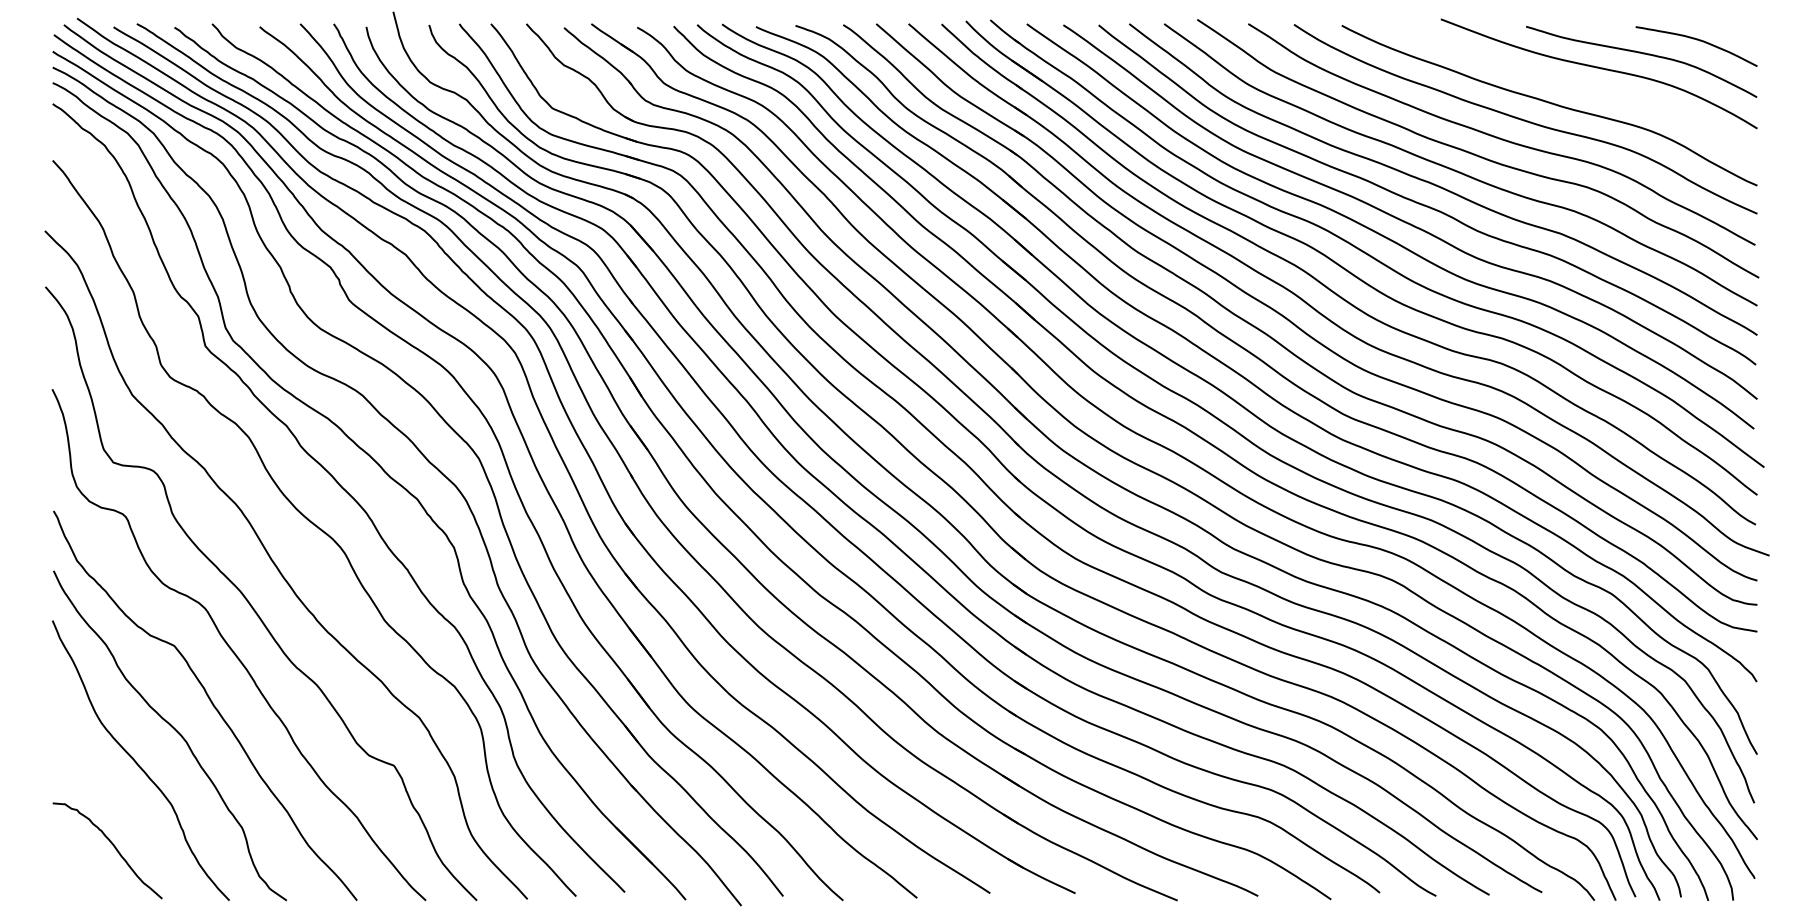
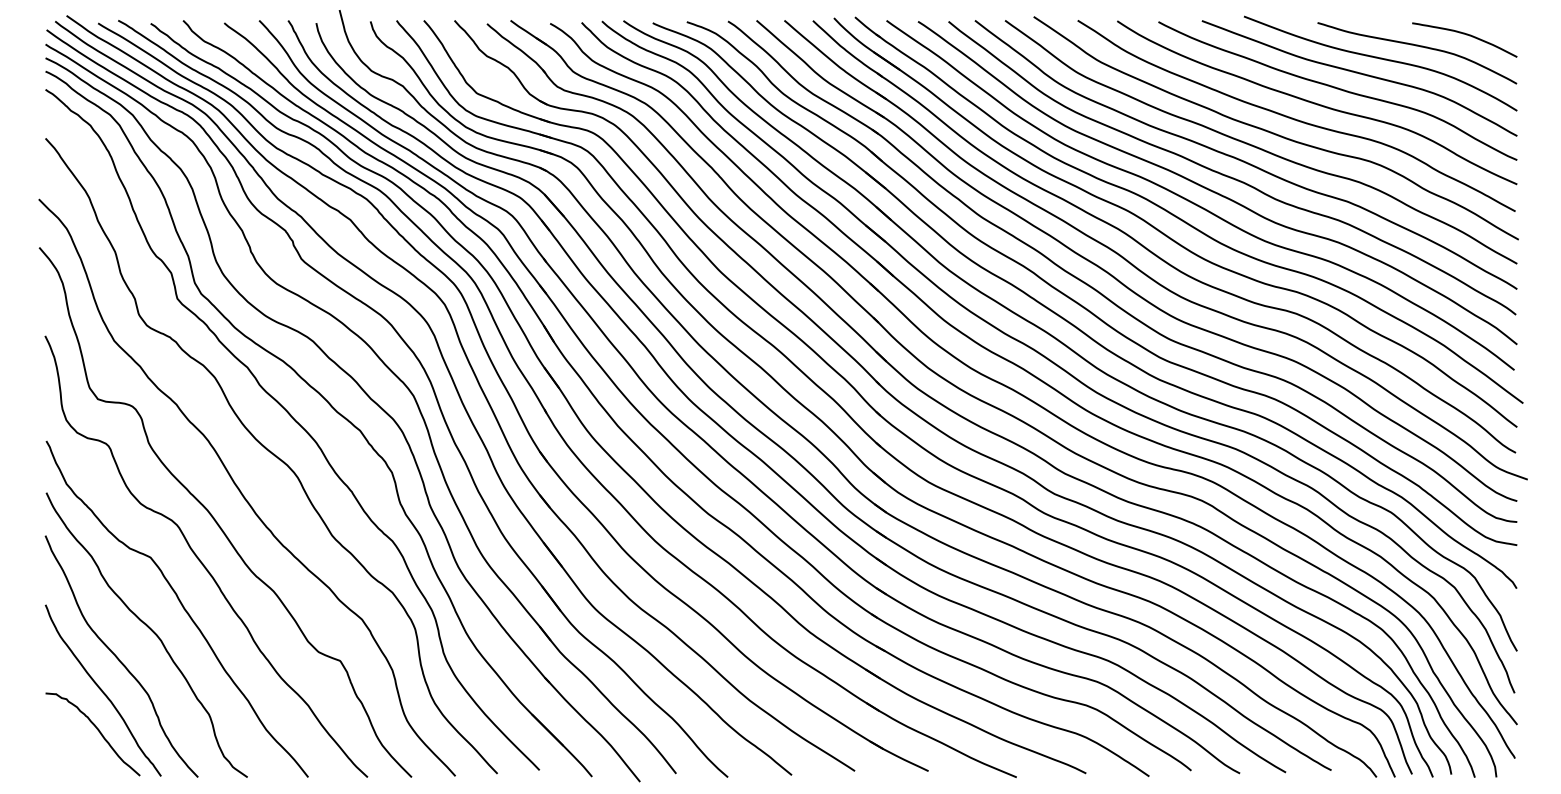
curve: (1574, 86) -> (1359, 74), added
curve: (118, 799) -> (102, 690), added

